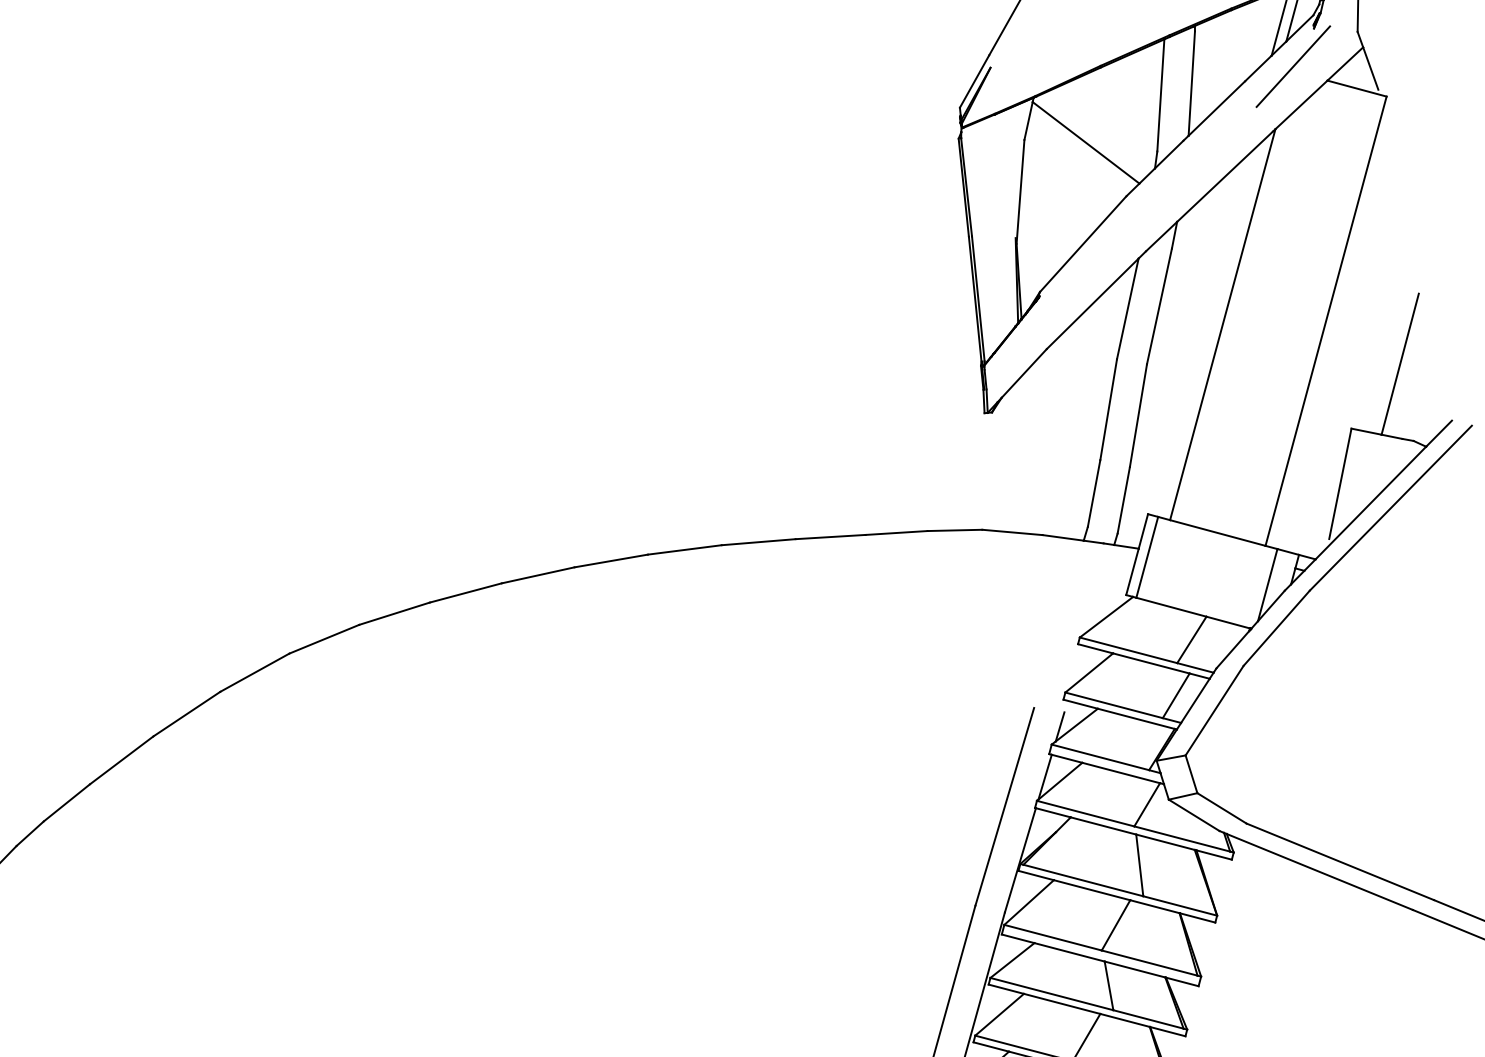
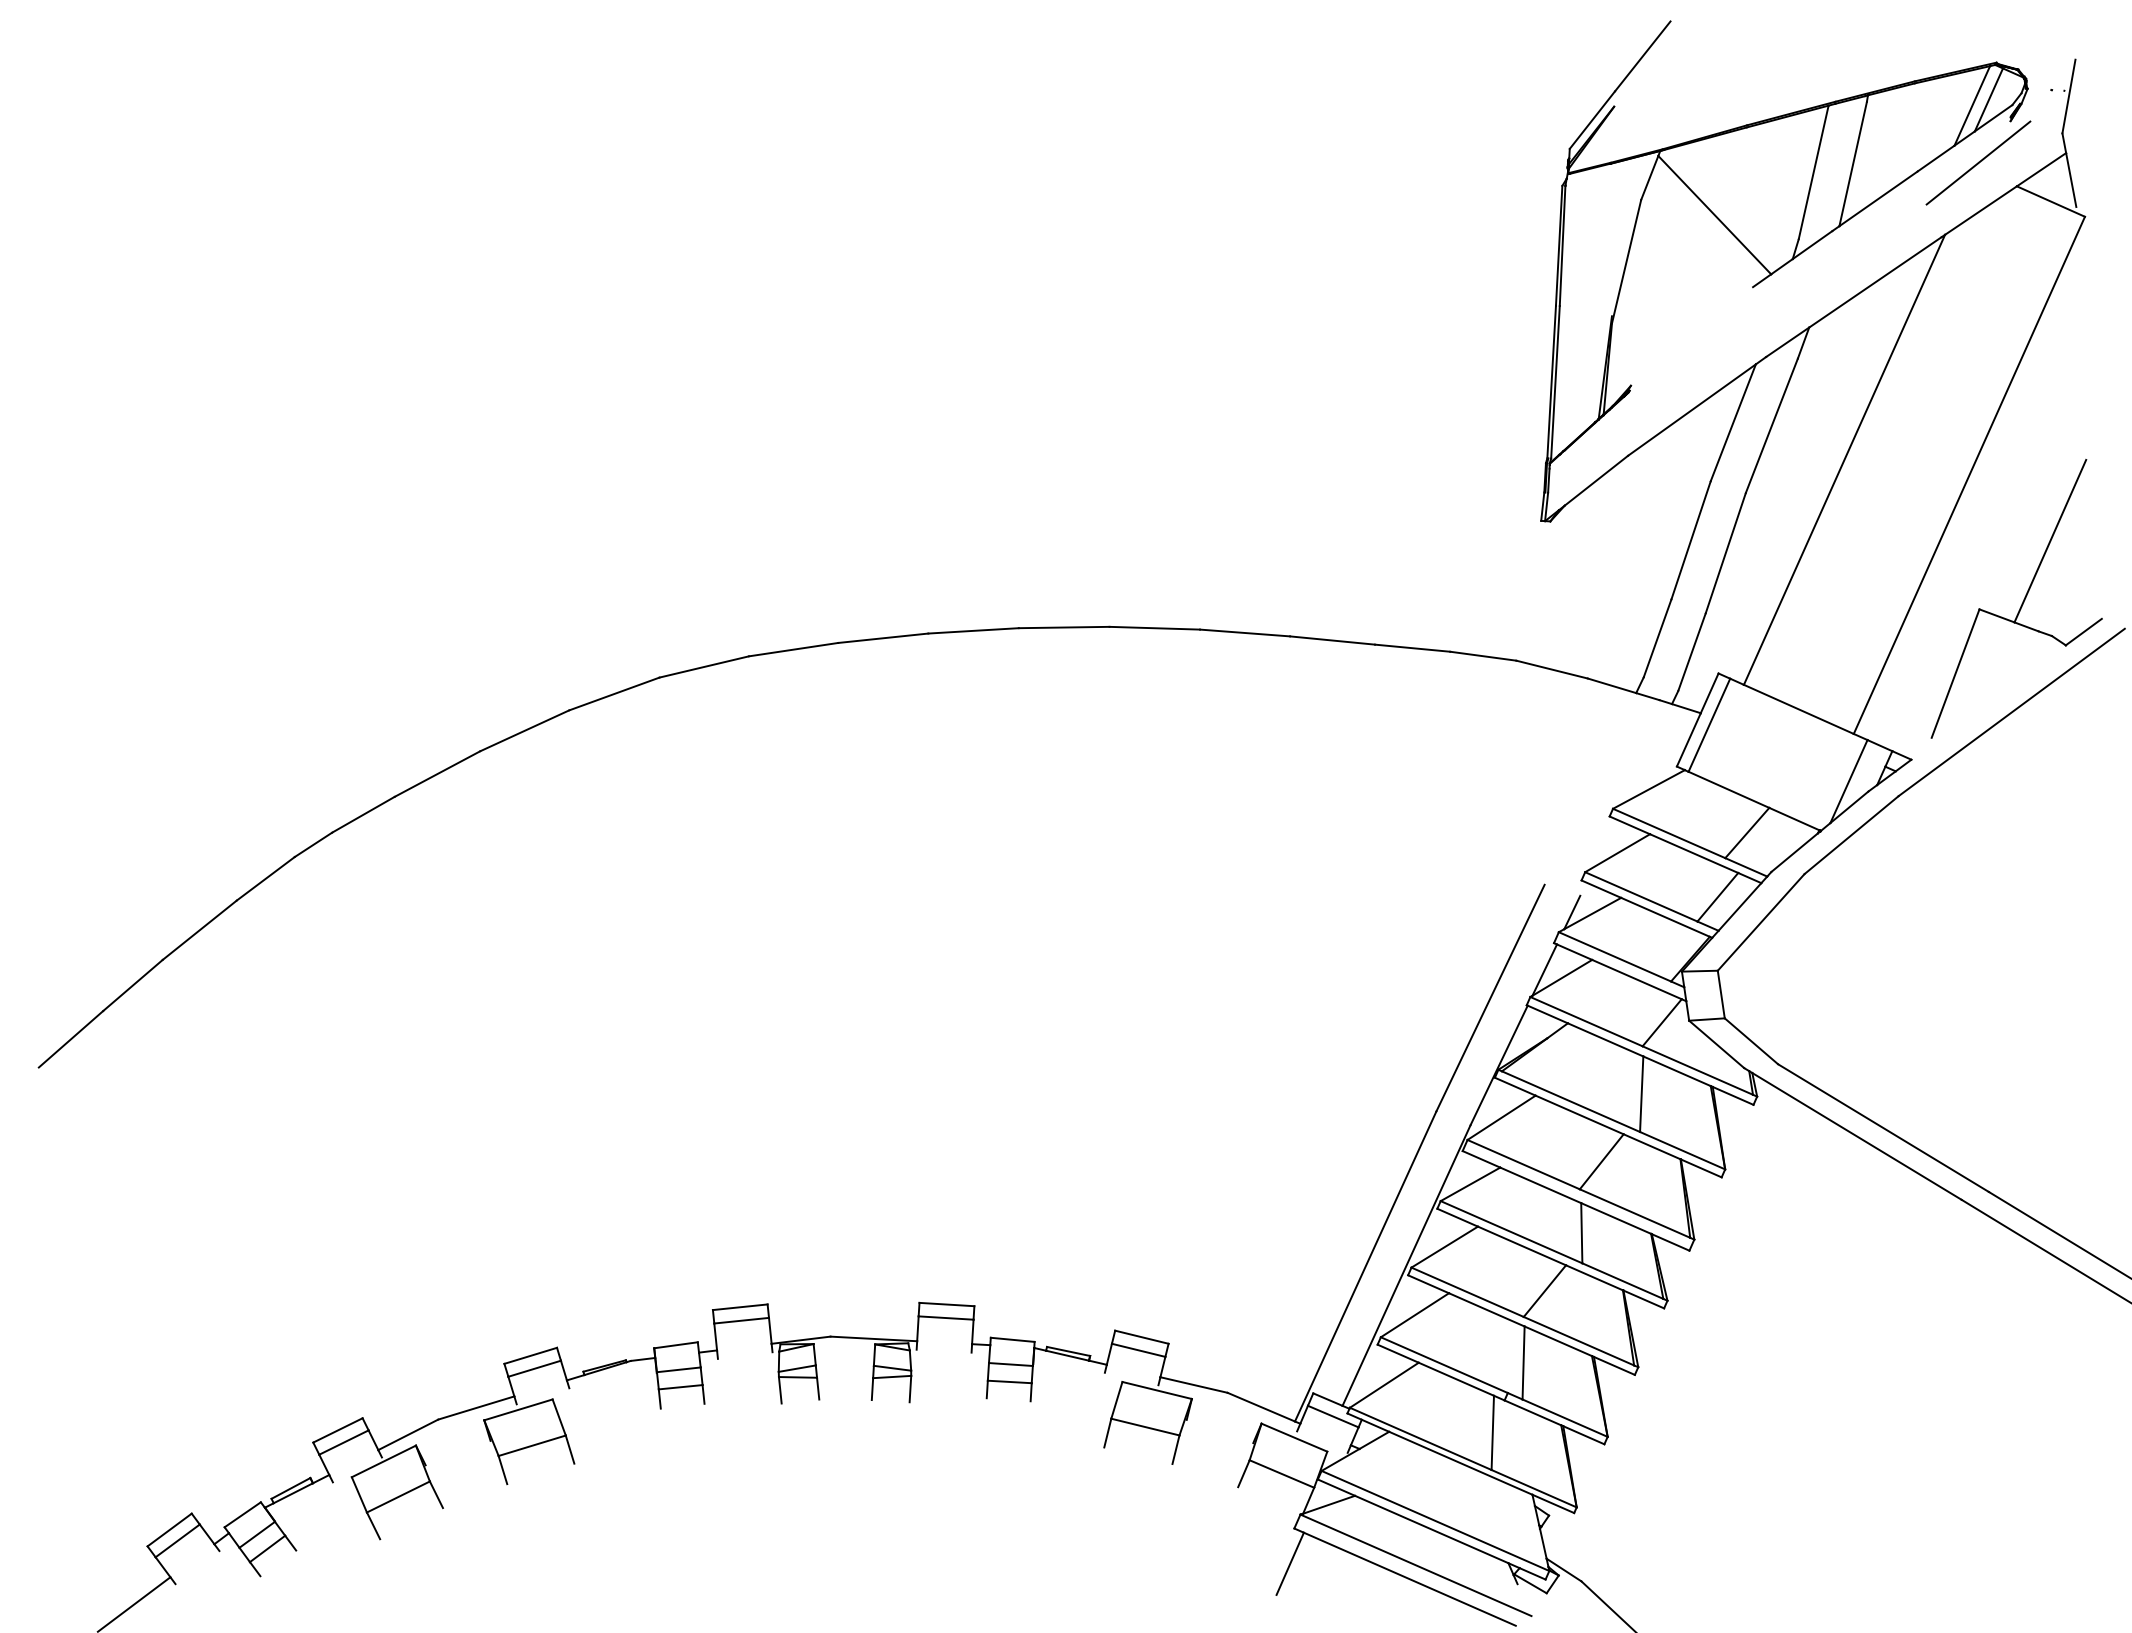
line: (1082, 244) -> (1691, 336), removed
line: (1370, 503) -> (1988, 702), removed

